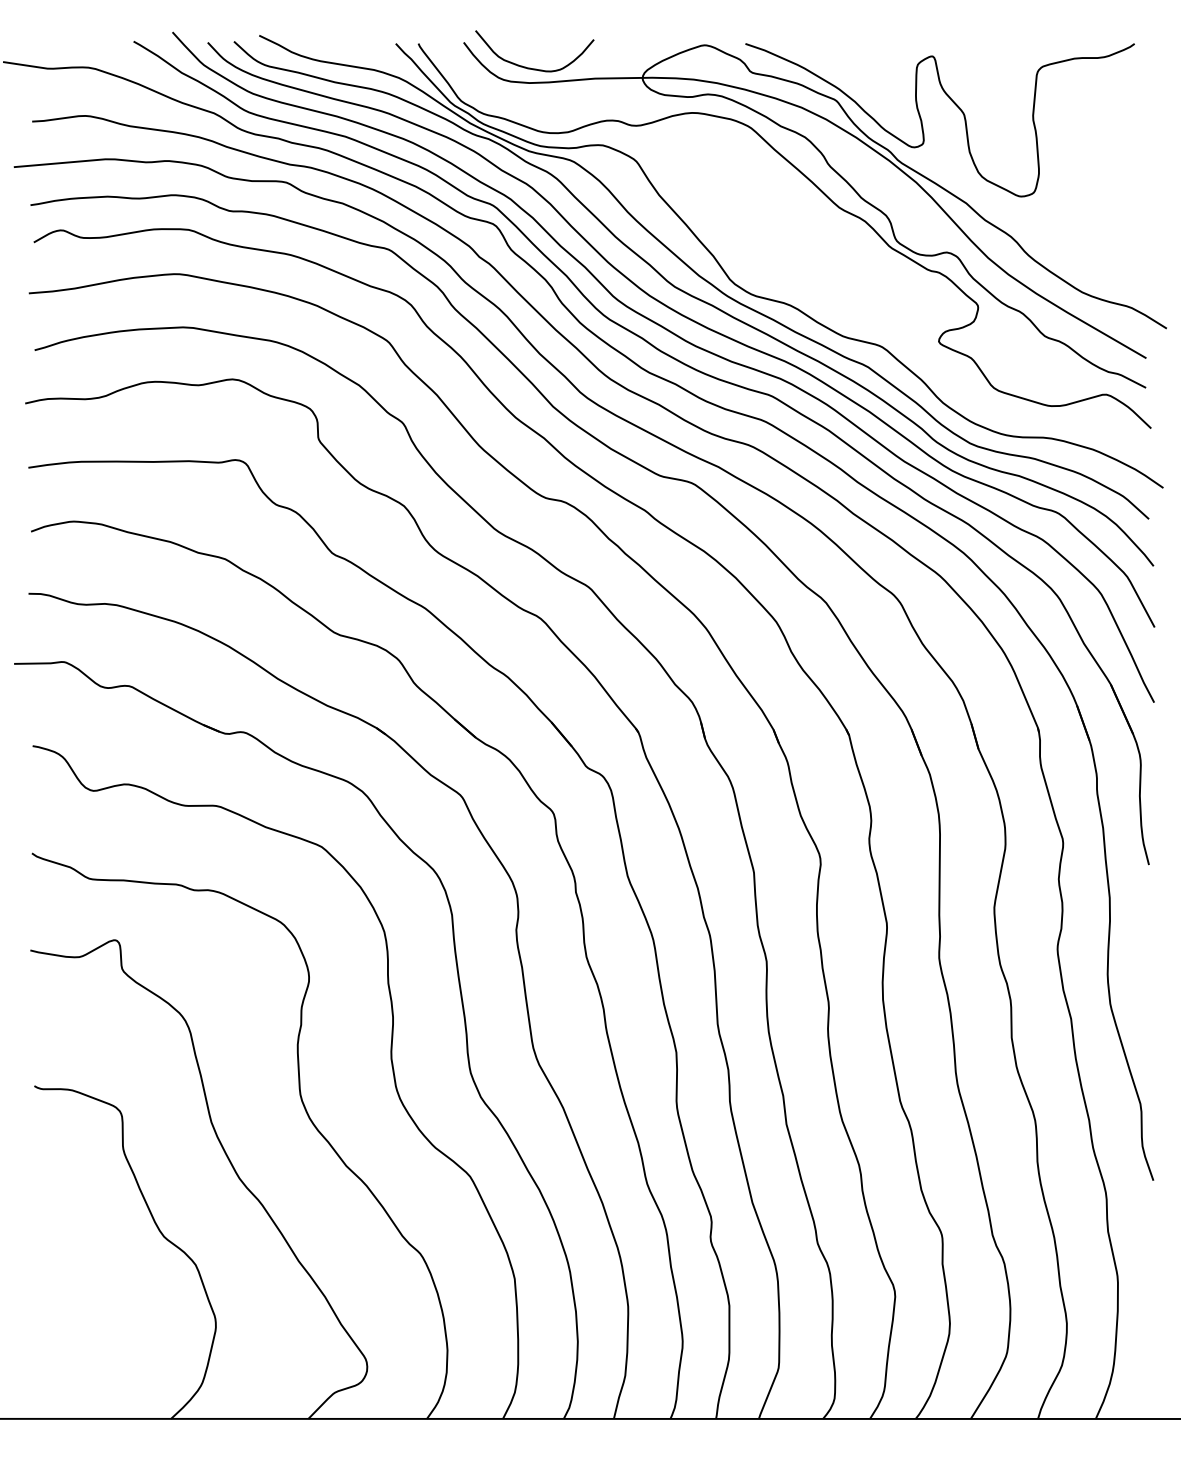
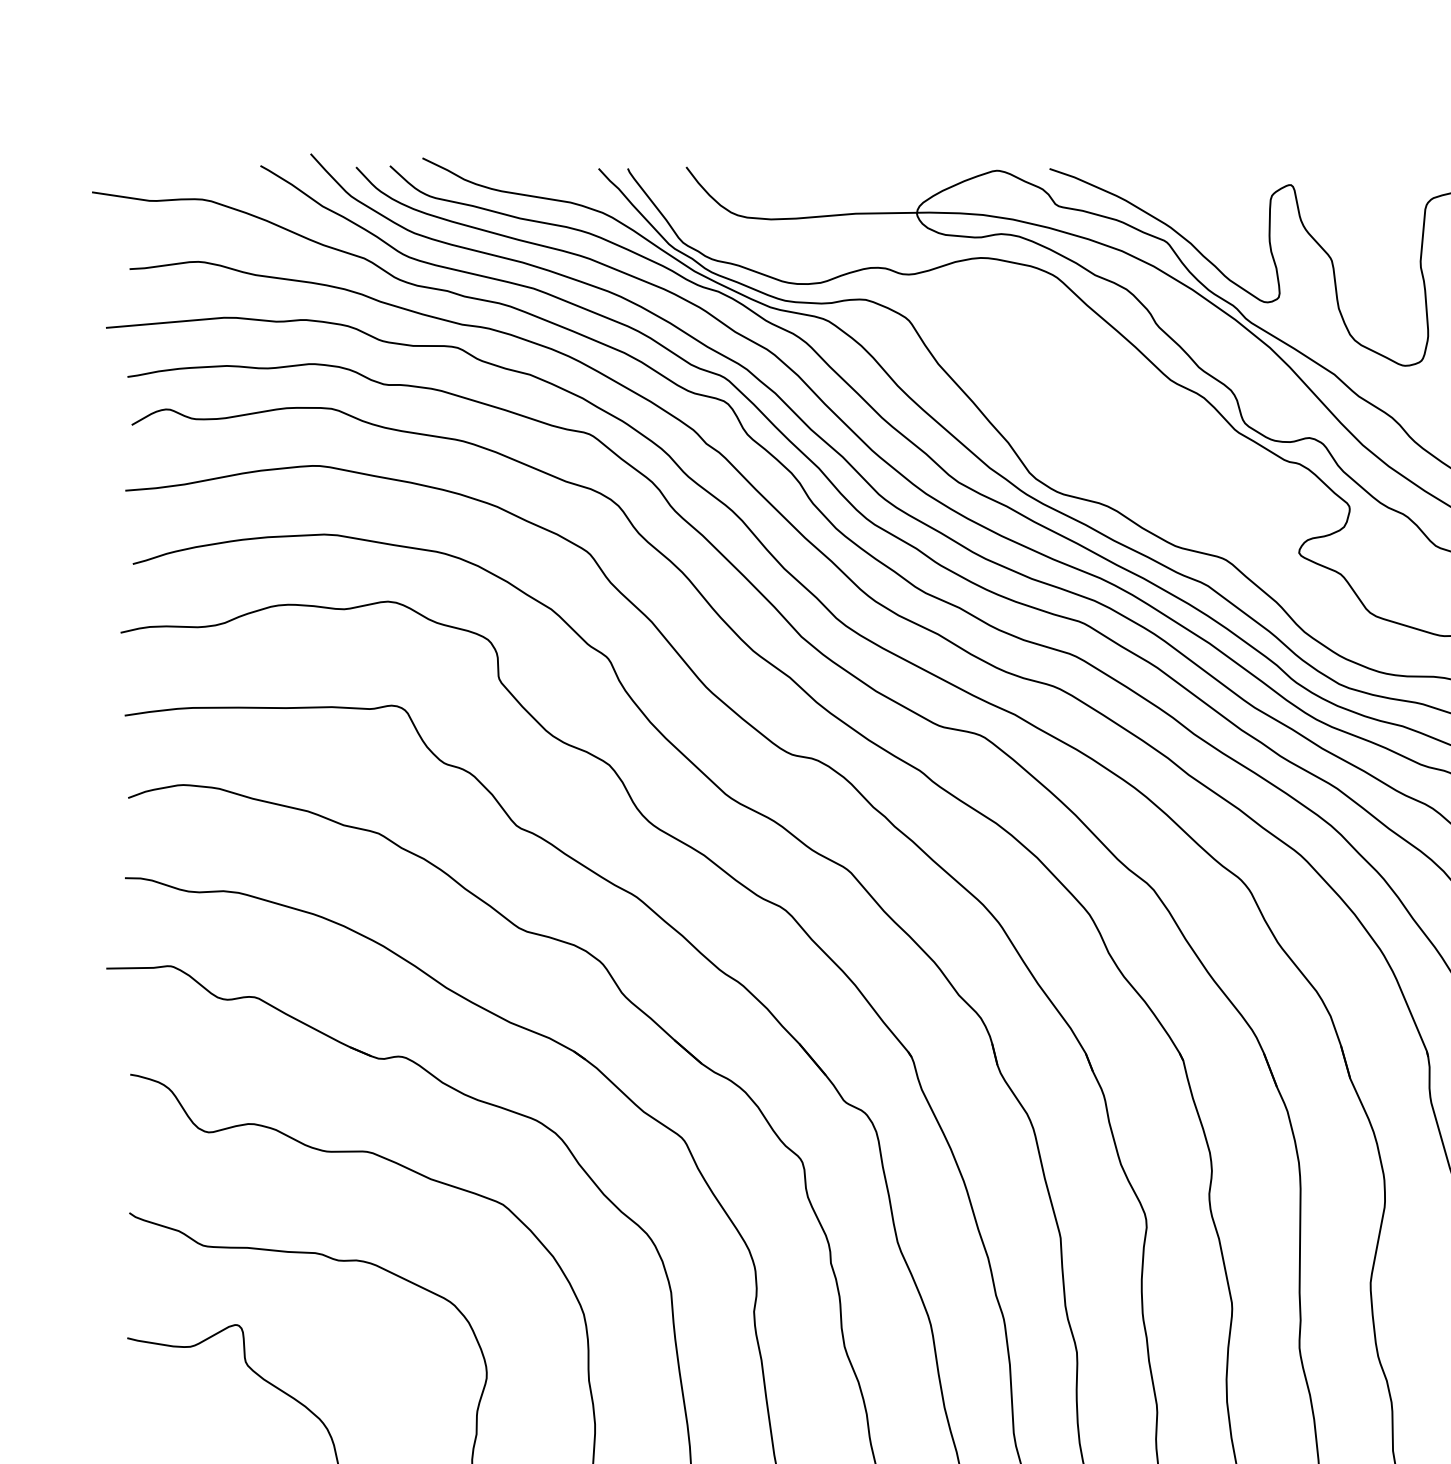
curve: (530, 67) -> (772, 199), removed

